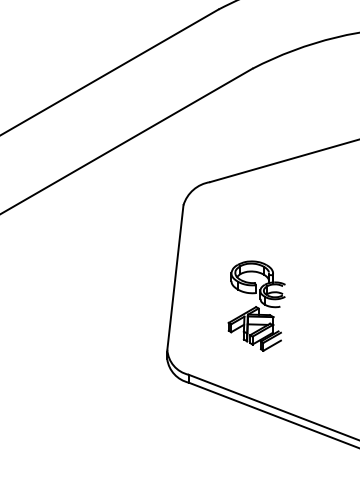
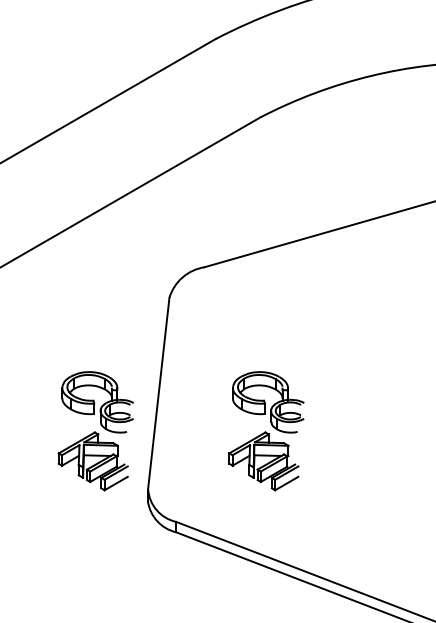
part: (127, 305) -> (95, 430), added

